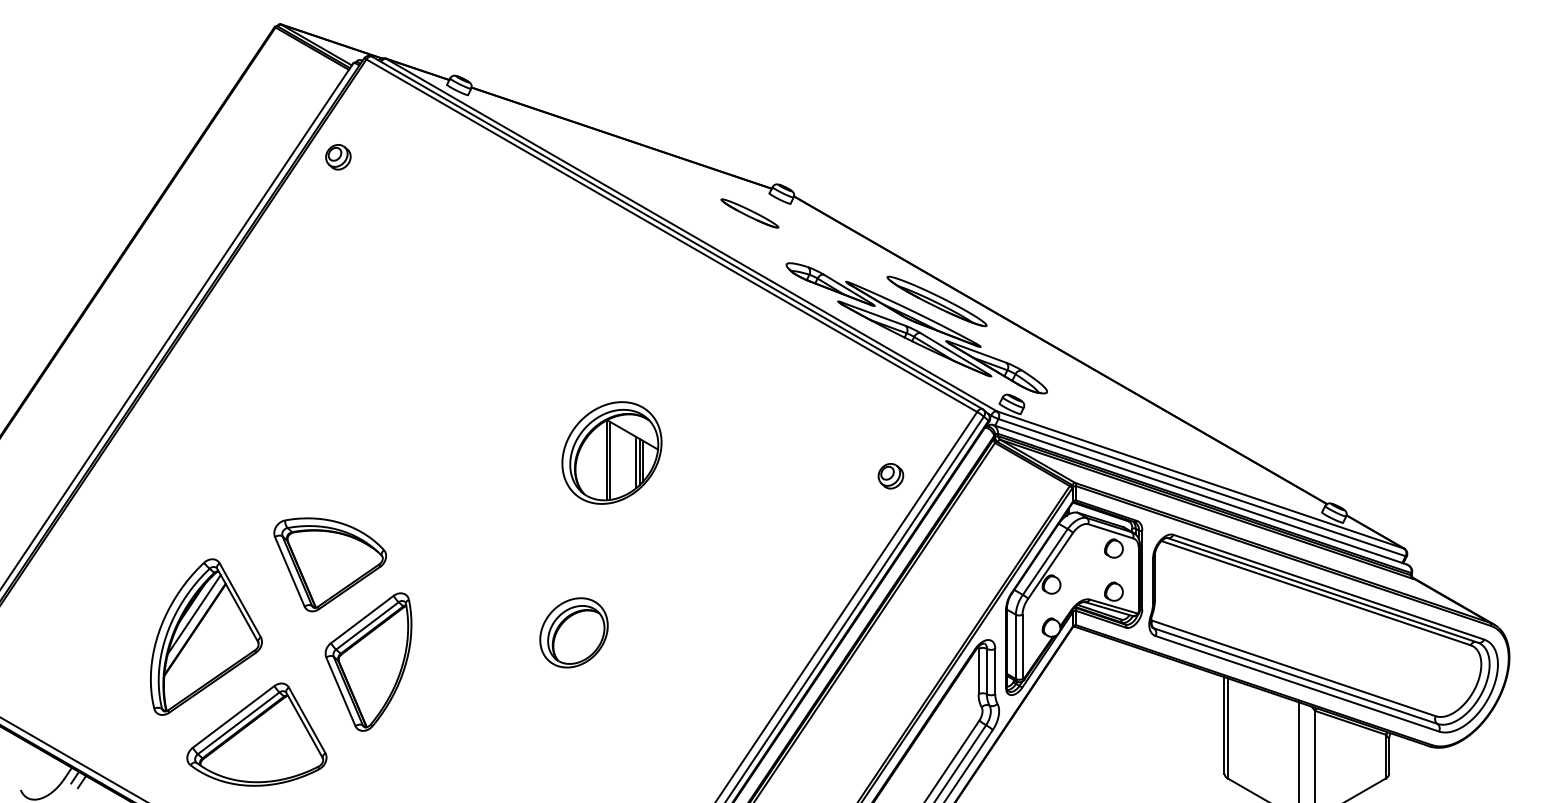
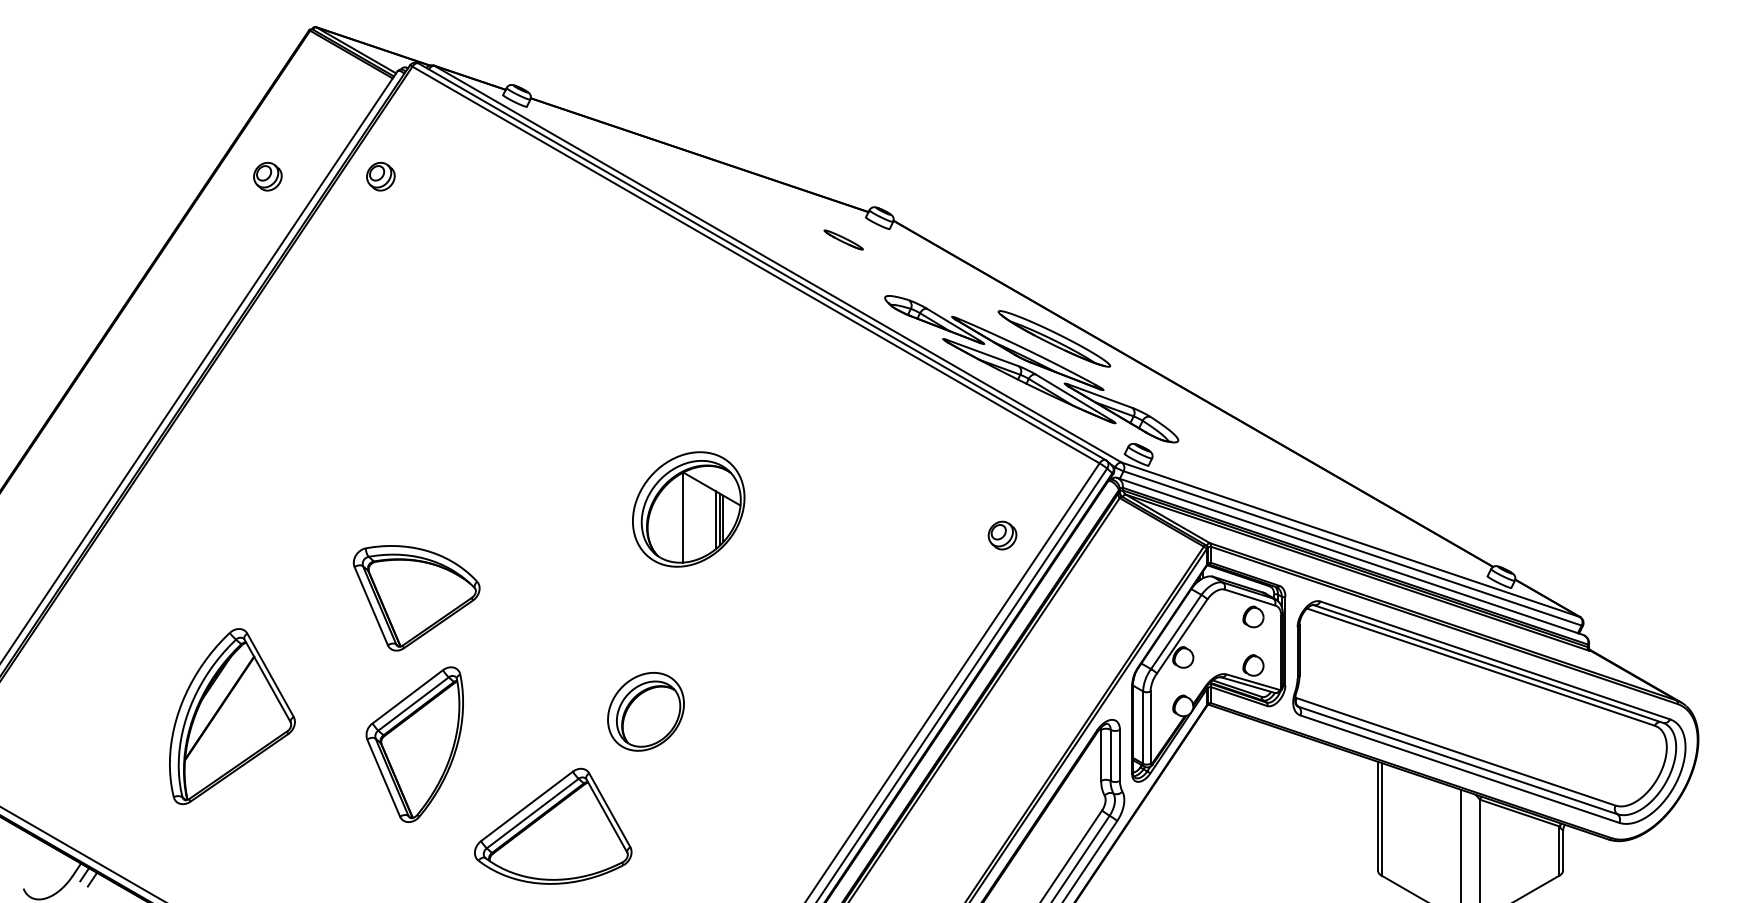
part: (237, 157) -> (267, 176), added
part: (749, 213) -> (843, 239), size x0.6
line: (610, 461) -> (687, 518), removed
part: (330, 565) -> (416, 598), moved
line: (194, 613) -> (218, 690), removed
part: (257, 733) -> (553, 825), moved

